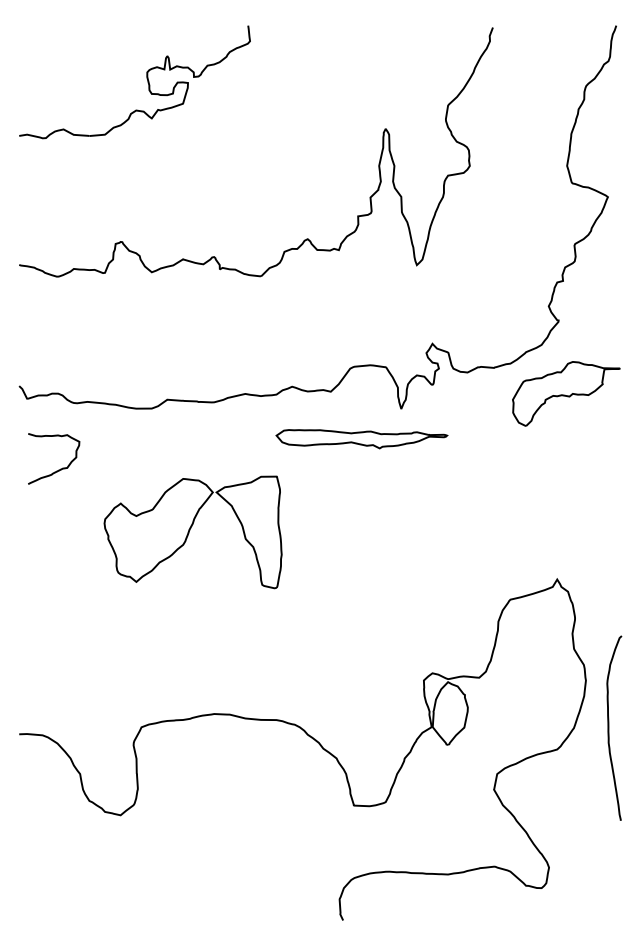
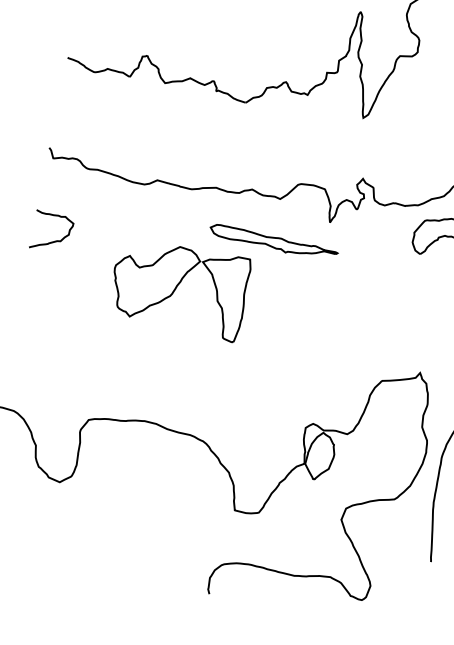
part: (361, 439) -> (273, 243), moved
curve: (60, 468) -> (55, 240), moved
part: (192, 532) -> (178, 288), moved

